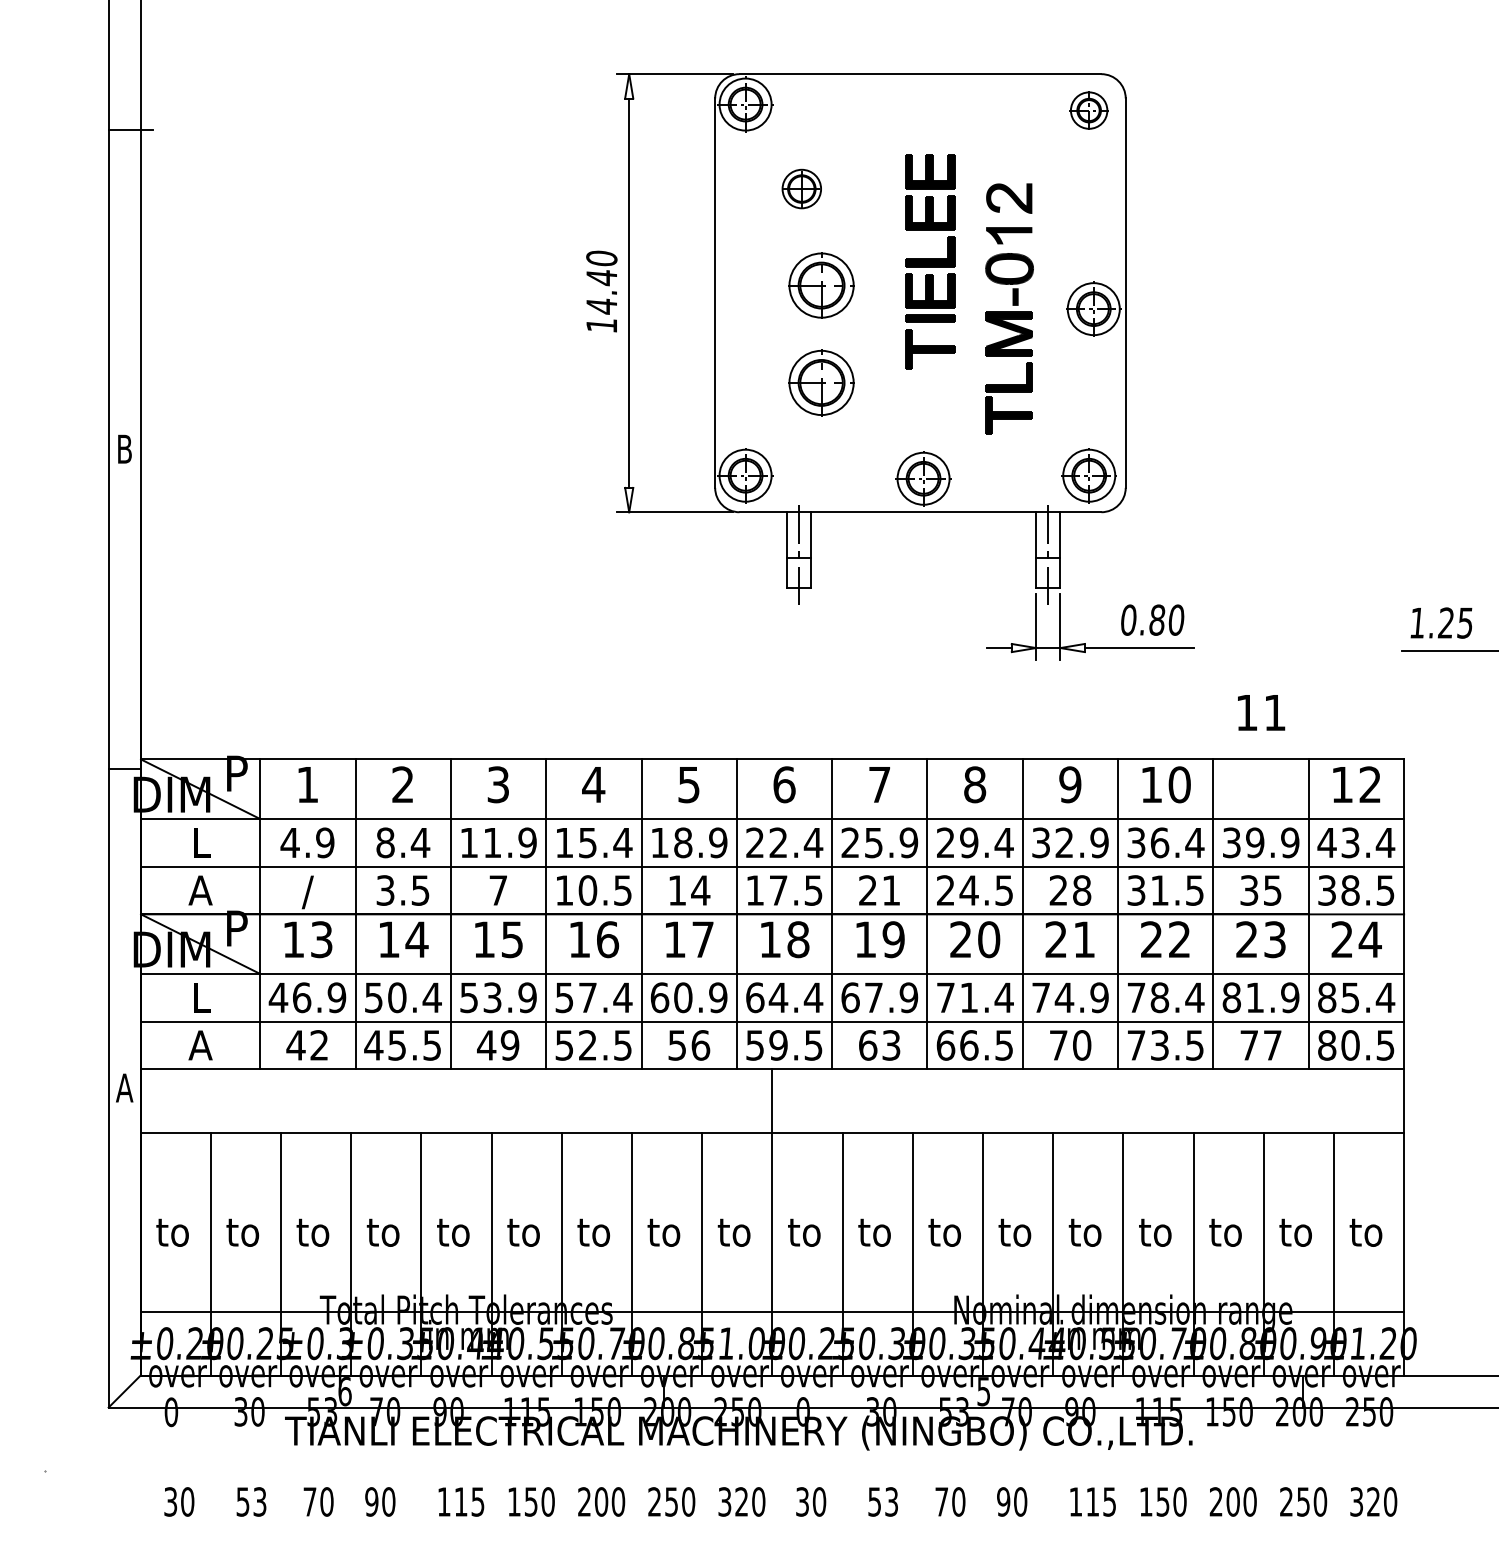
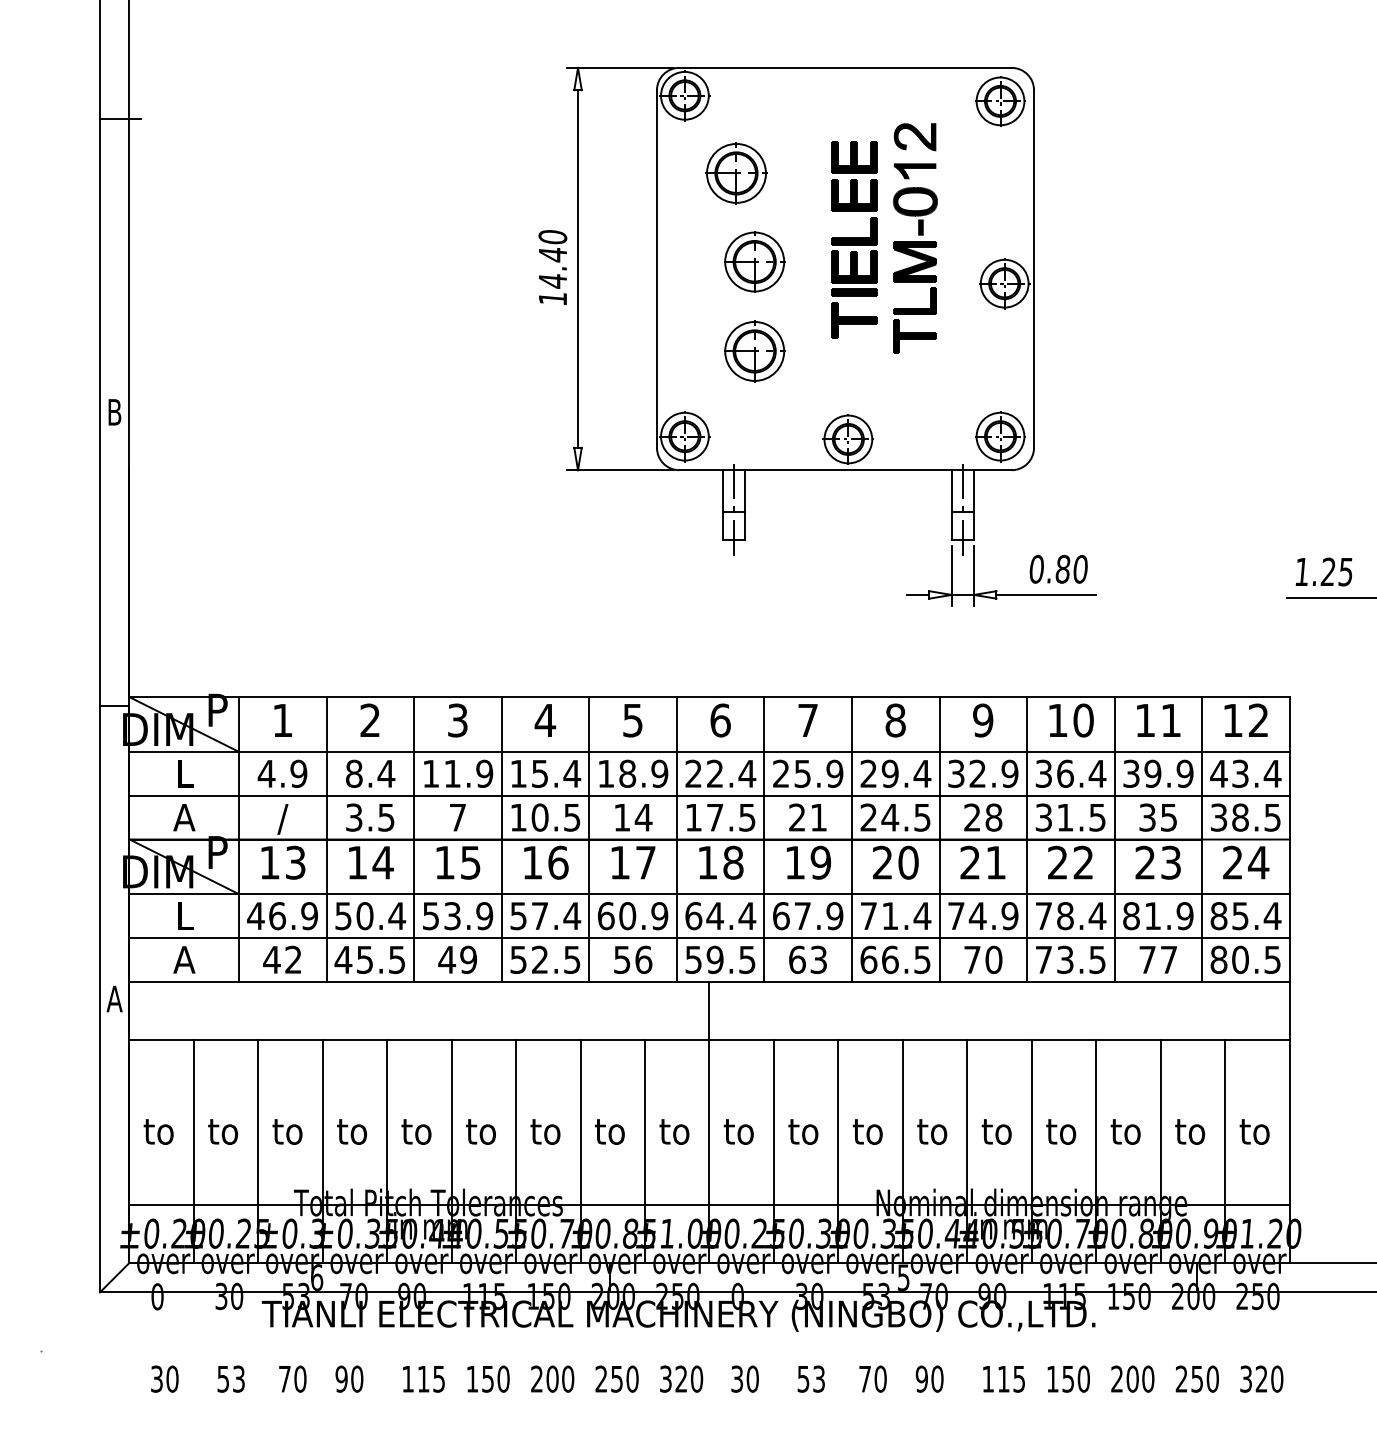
part: (1088, 110) -> (999, 101), size x1.43
part: (801, 188) -> (736, 172), size x1.67
part: (1009, 308) -> (915, 238), moved
text: (1261, 712) -> (1158, 720), moved

